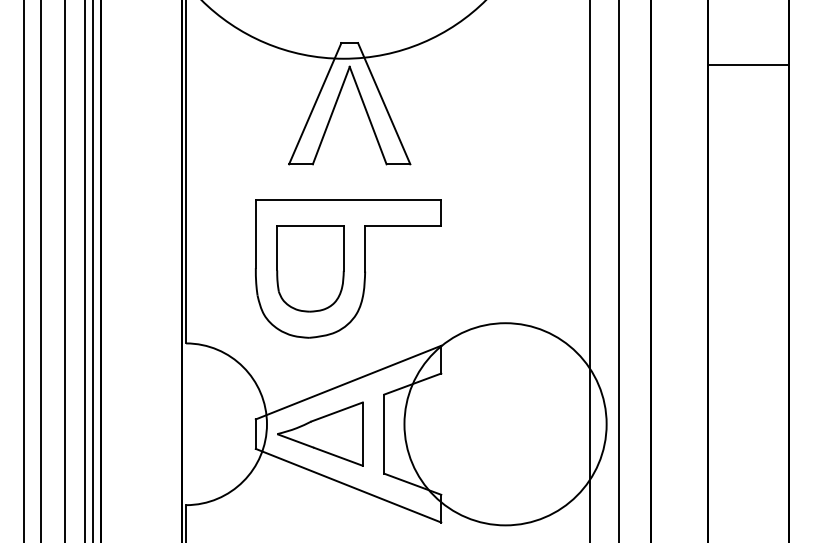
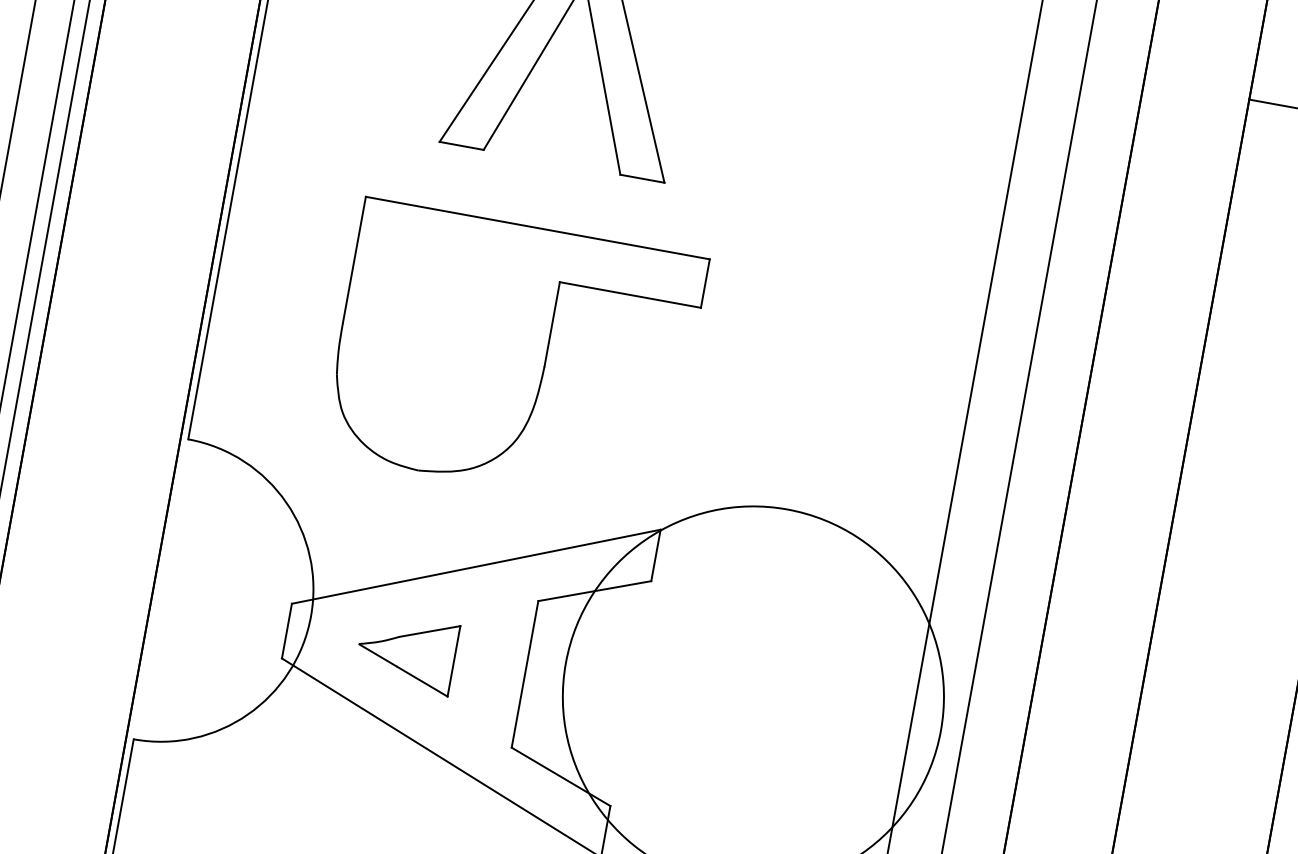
part: (310, 268) -> (444, 342), removed
part: (320, 433) -> (407, 651), size x0.6

